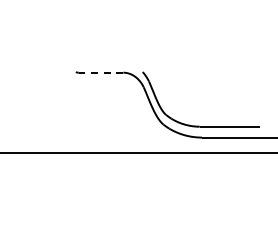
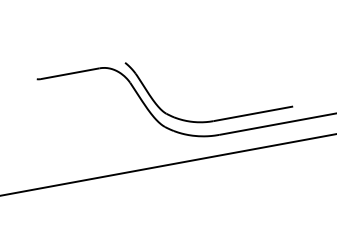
line: (100, 72) -> (69, 73), dashed -> solid

